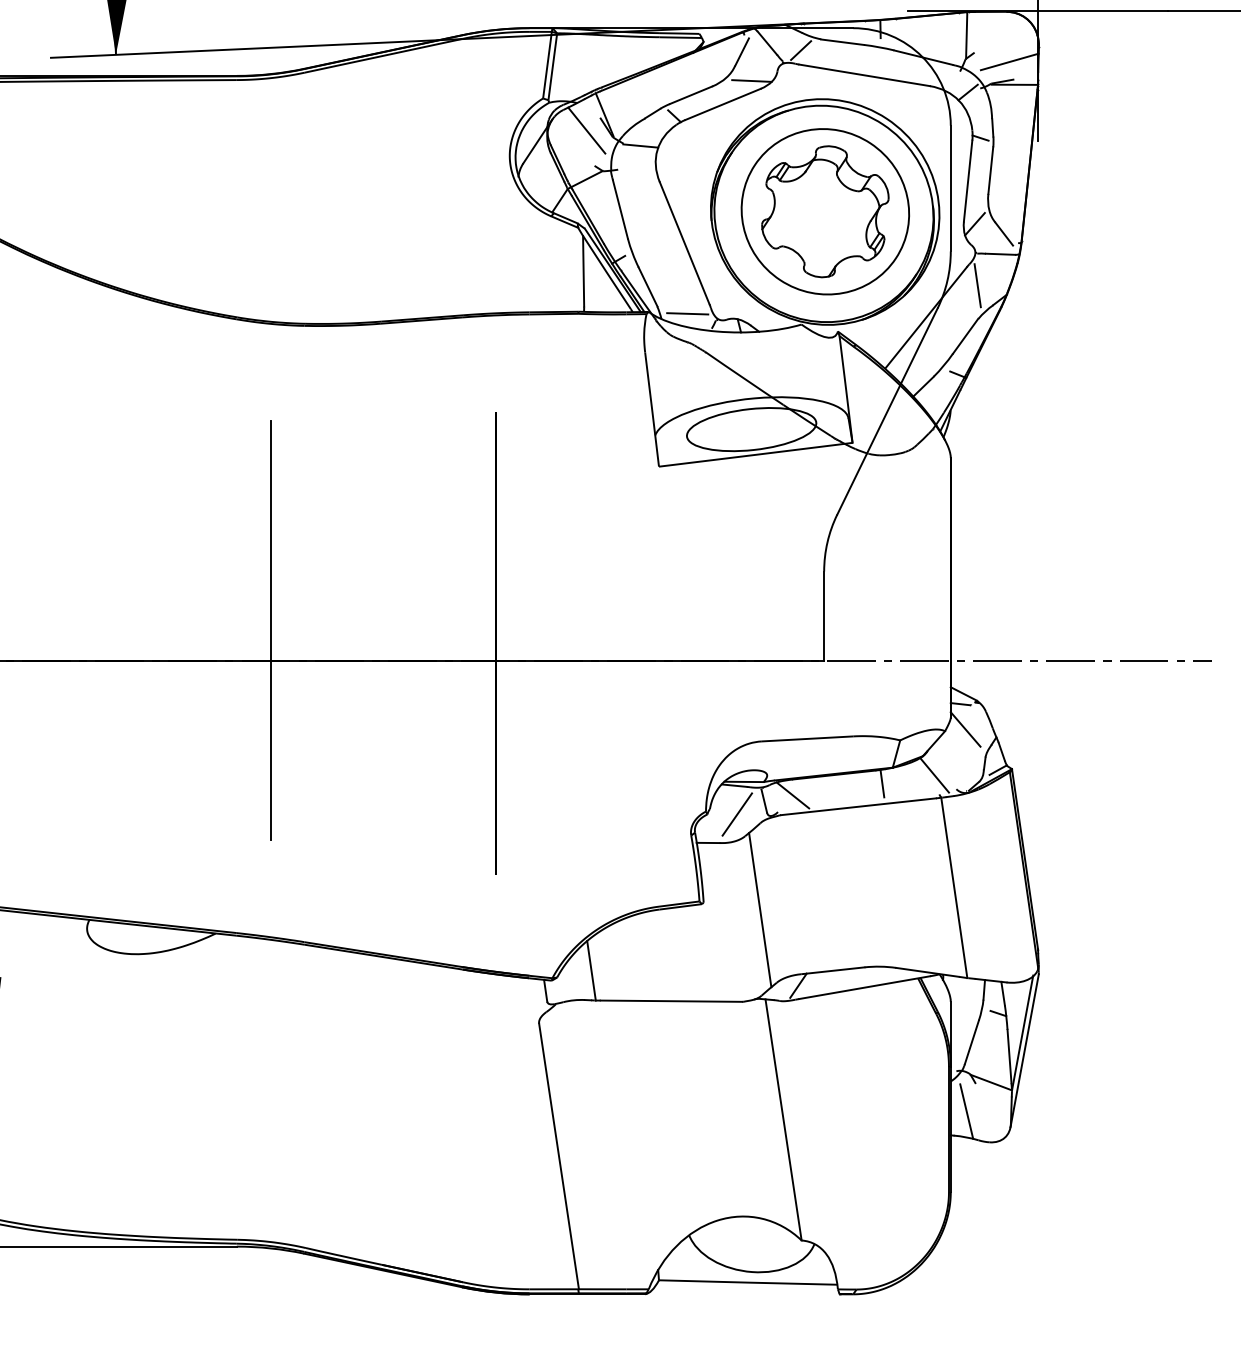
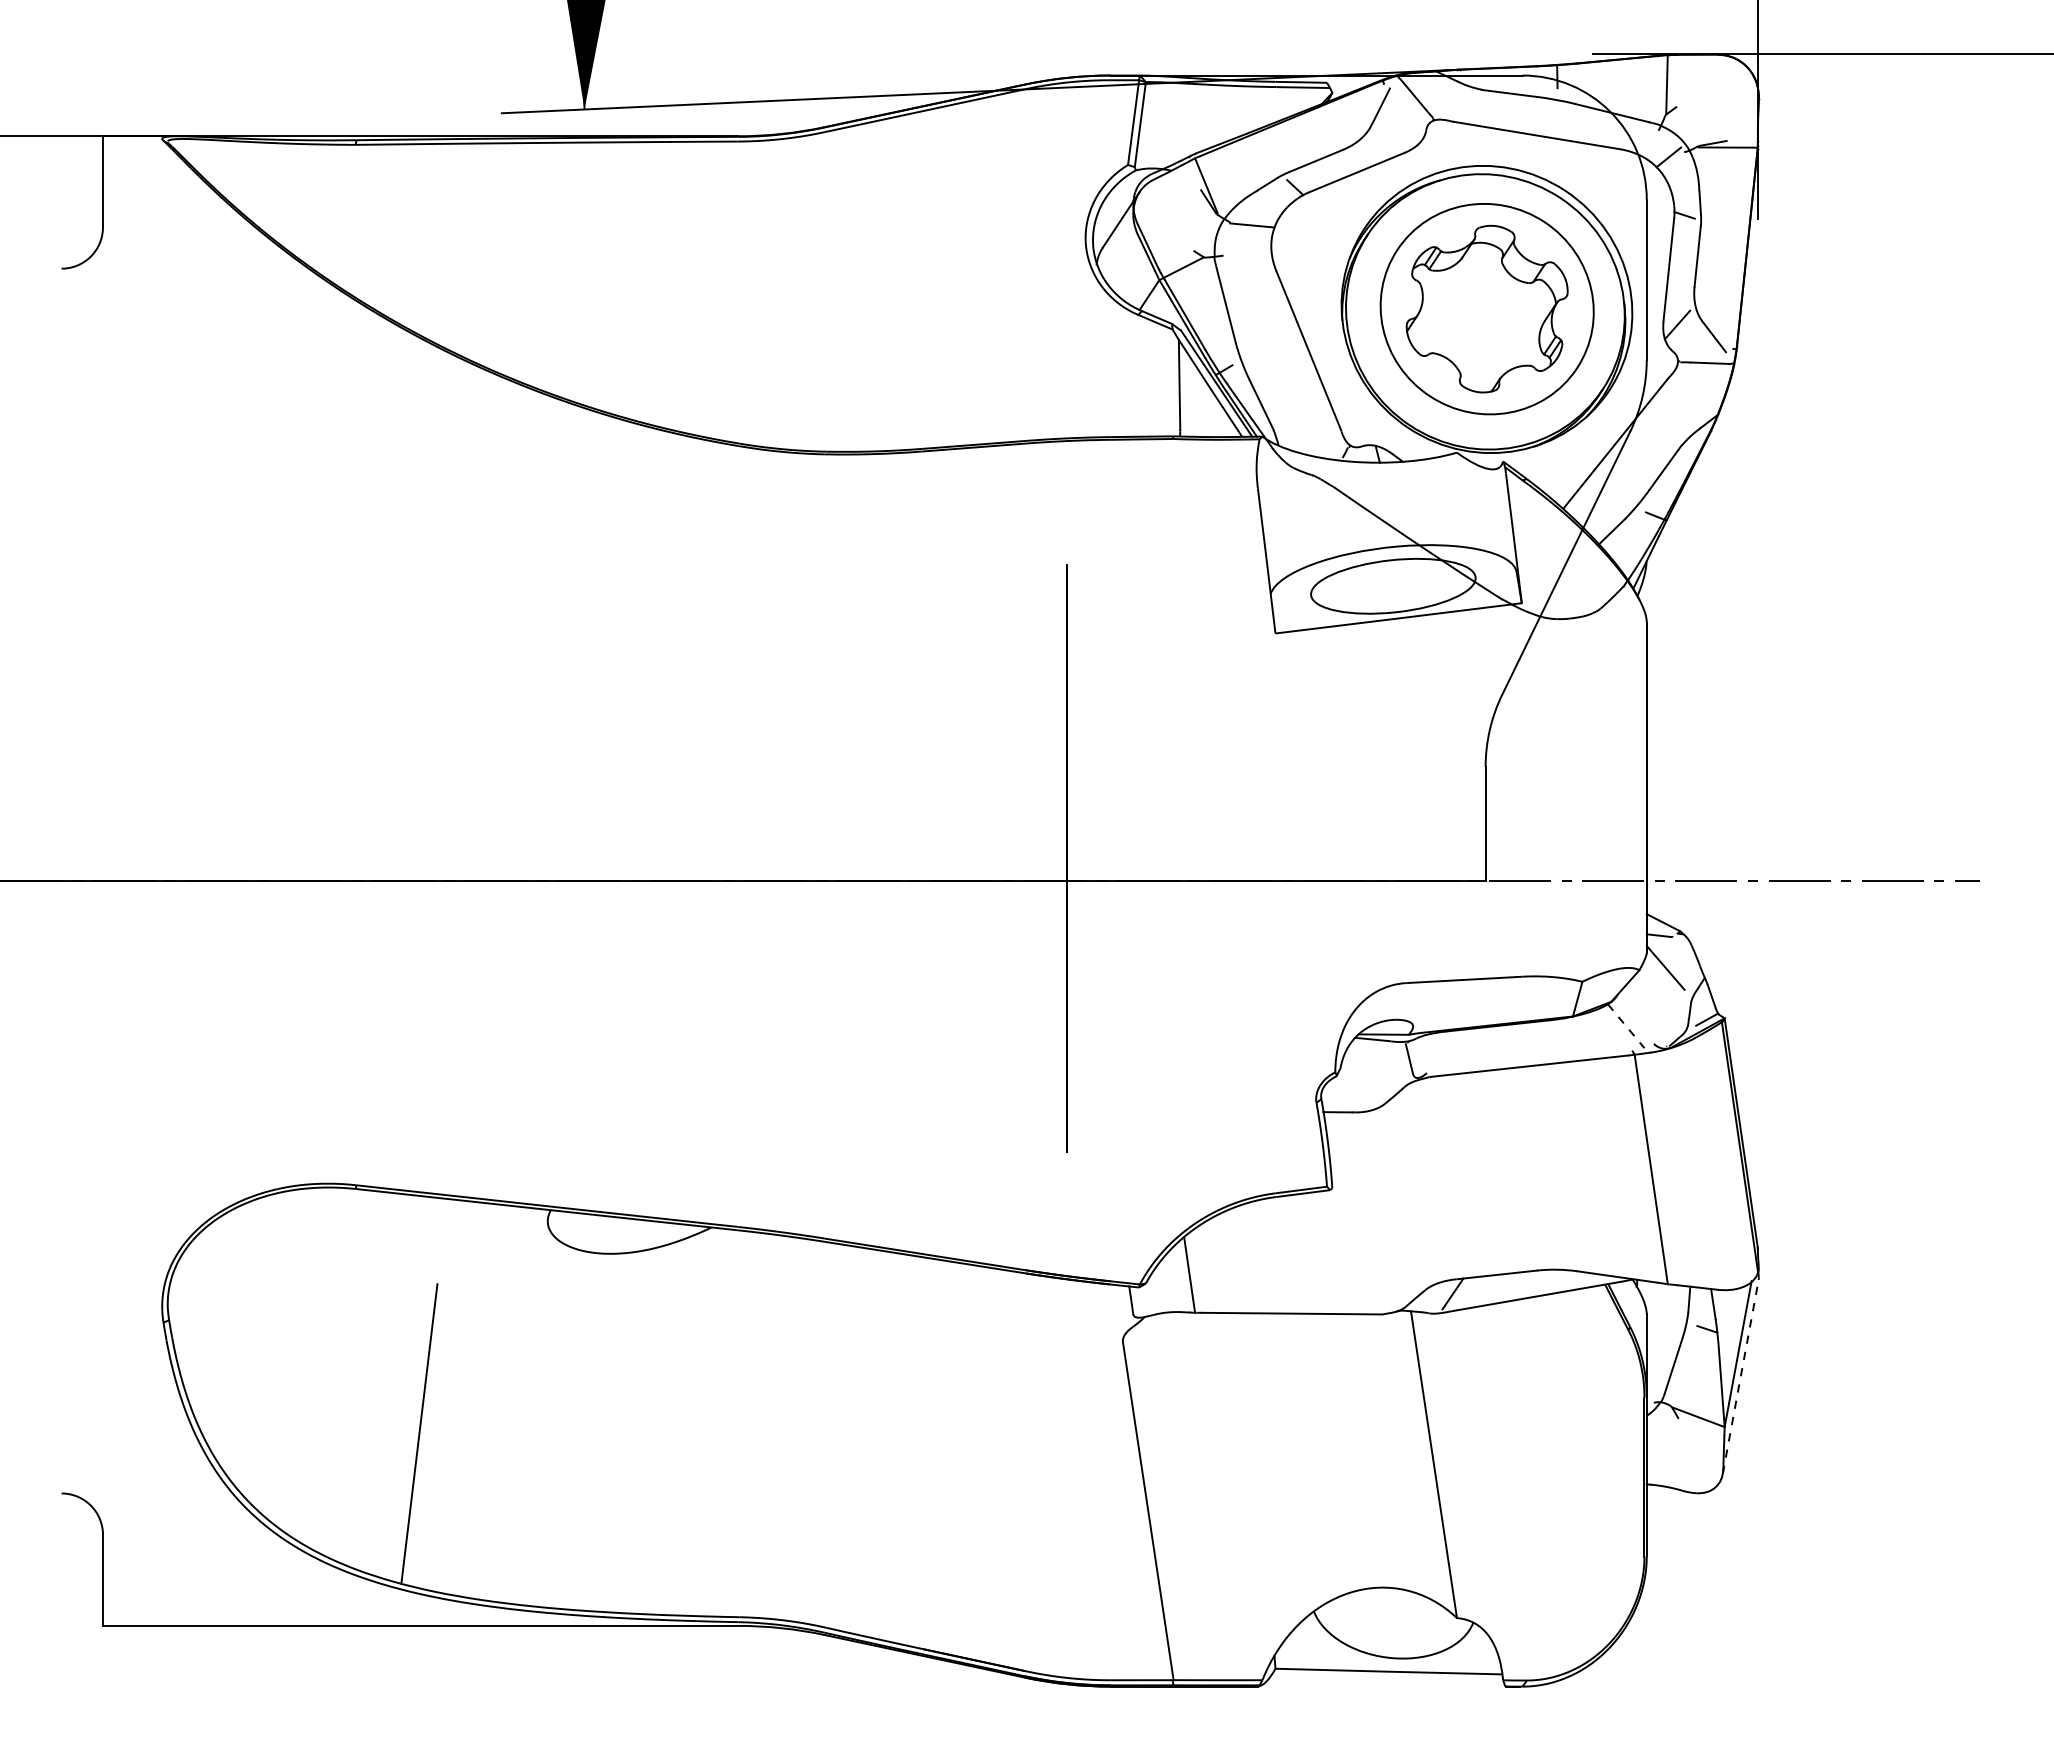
line: (801, 50) -> (1456, 104), removed
line: (1009, 61) -> (1721, 118), removed
line: (751, 80) -> (1393, 142), removed
line: (586, 130) -> (1183, 205), removed
line: (978, 285) -> (1681, 402), removed
line: (687, 313) -> (1311, 438), removed
line: (270, 630) -> (781, 841), removed
line: (934, 775) -> (1626, 1026), solid -> dashed
line: (882, 783) -> (1559, 1036), removed
line: (792, 795) -> (1445, 1051), removed
line: (736, 814) -> (1374, 1075), removed
line: (760, 909) -> (1404, 1197), removed
line: (1024, 1050) -> (1740, 1376), solid -> dashed
line: (966, 1111) -> (1666, 1453), removed

